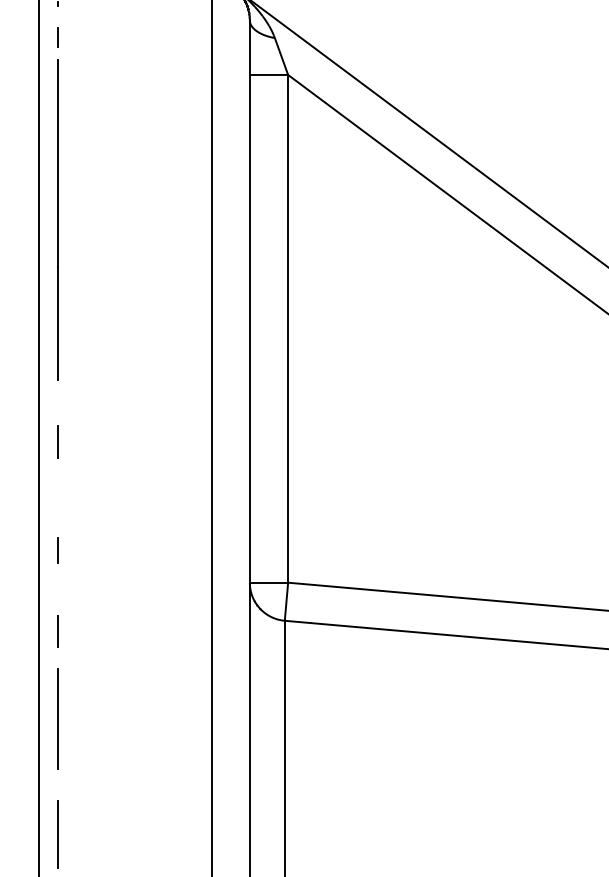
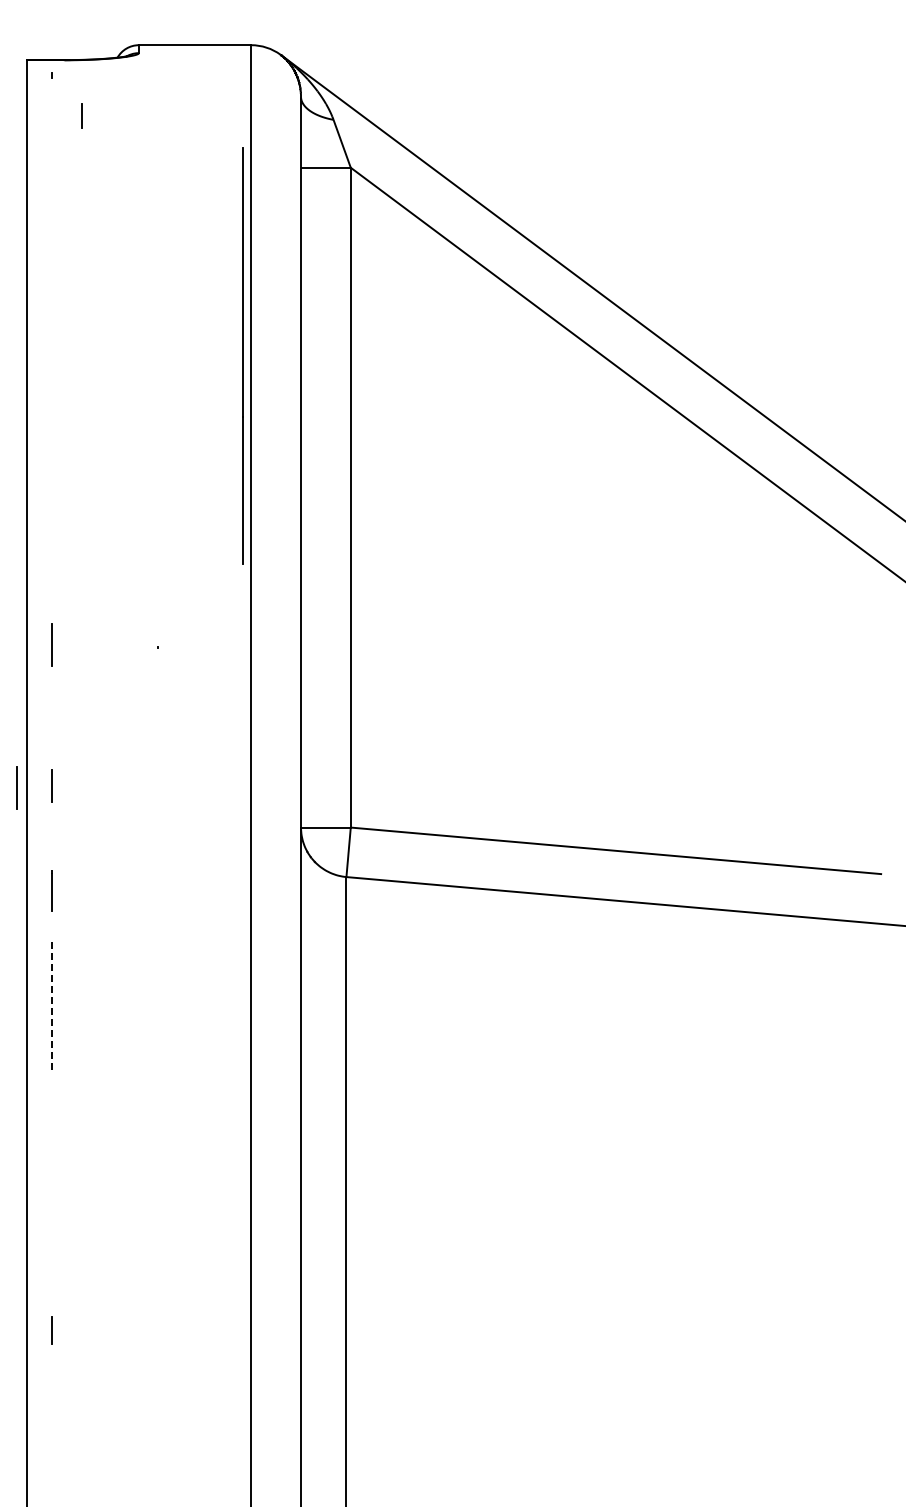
line: (57, 37) -> (81, 115), moved
line: (57, 219) -> (242, 355), moved
line: (30, 551) -> (16, 787), added
line: (58, 718) -> (52, 1004), solid -> dashed
line: (58, 834) -> (52, 1154), removed

